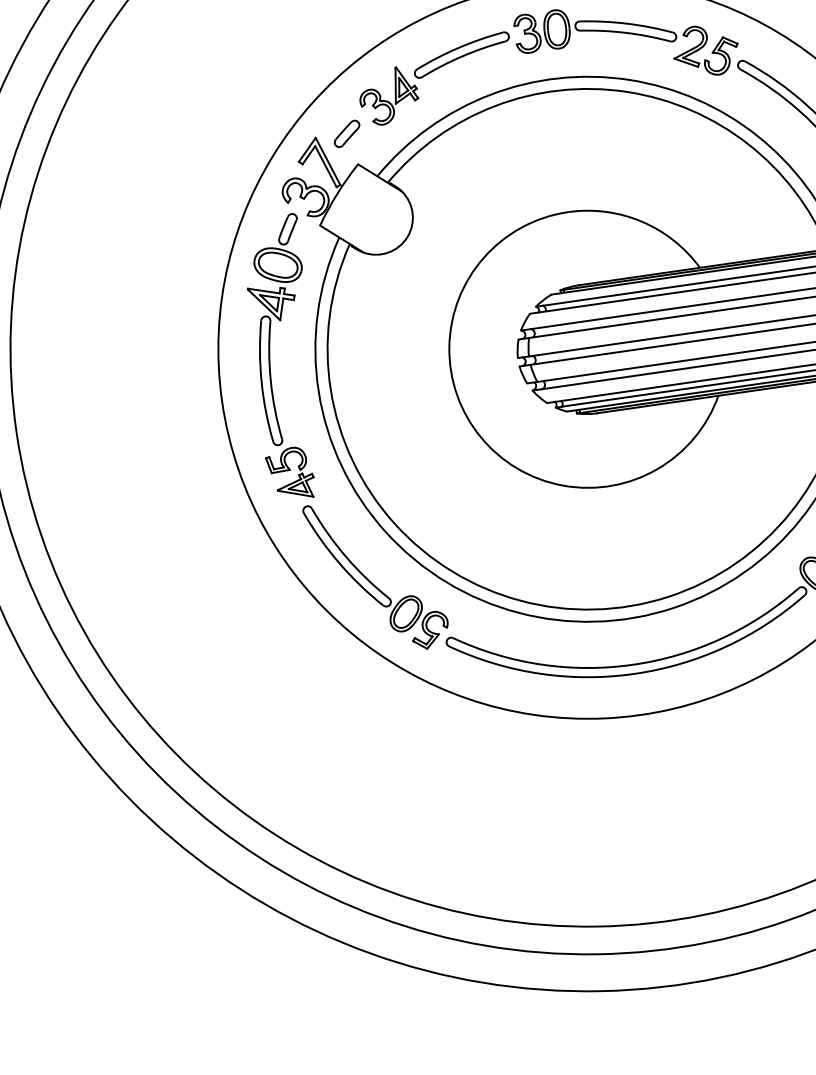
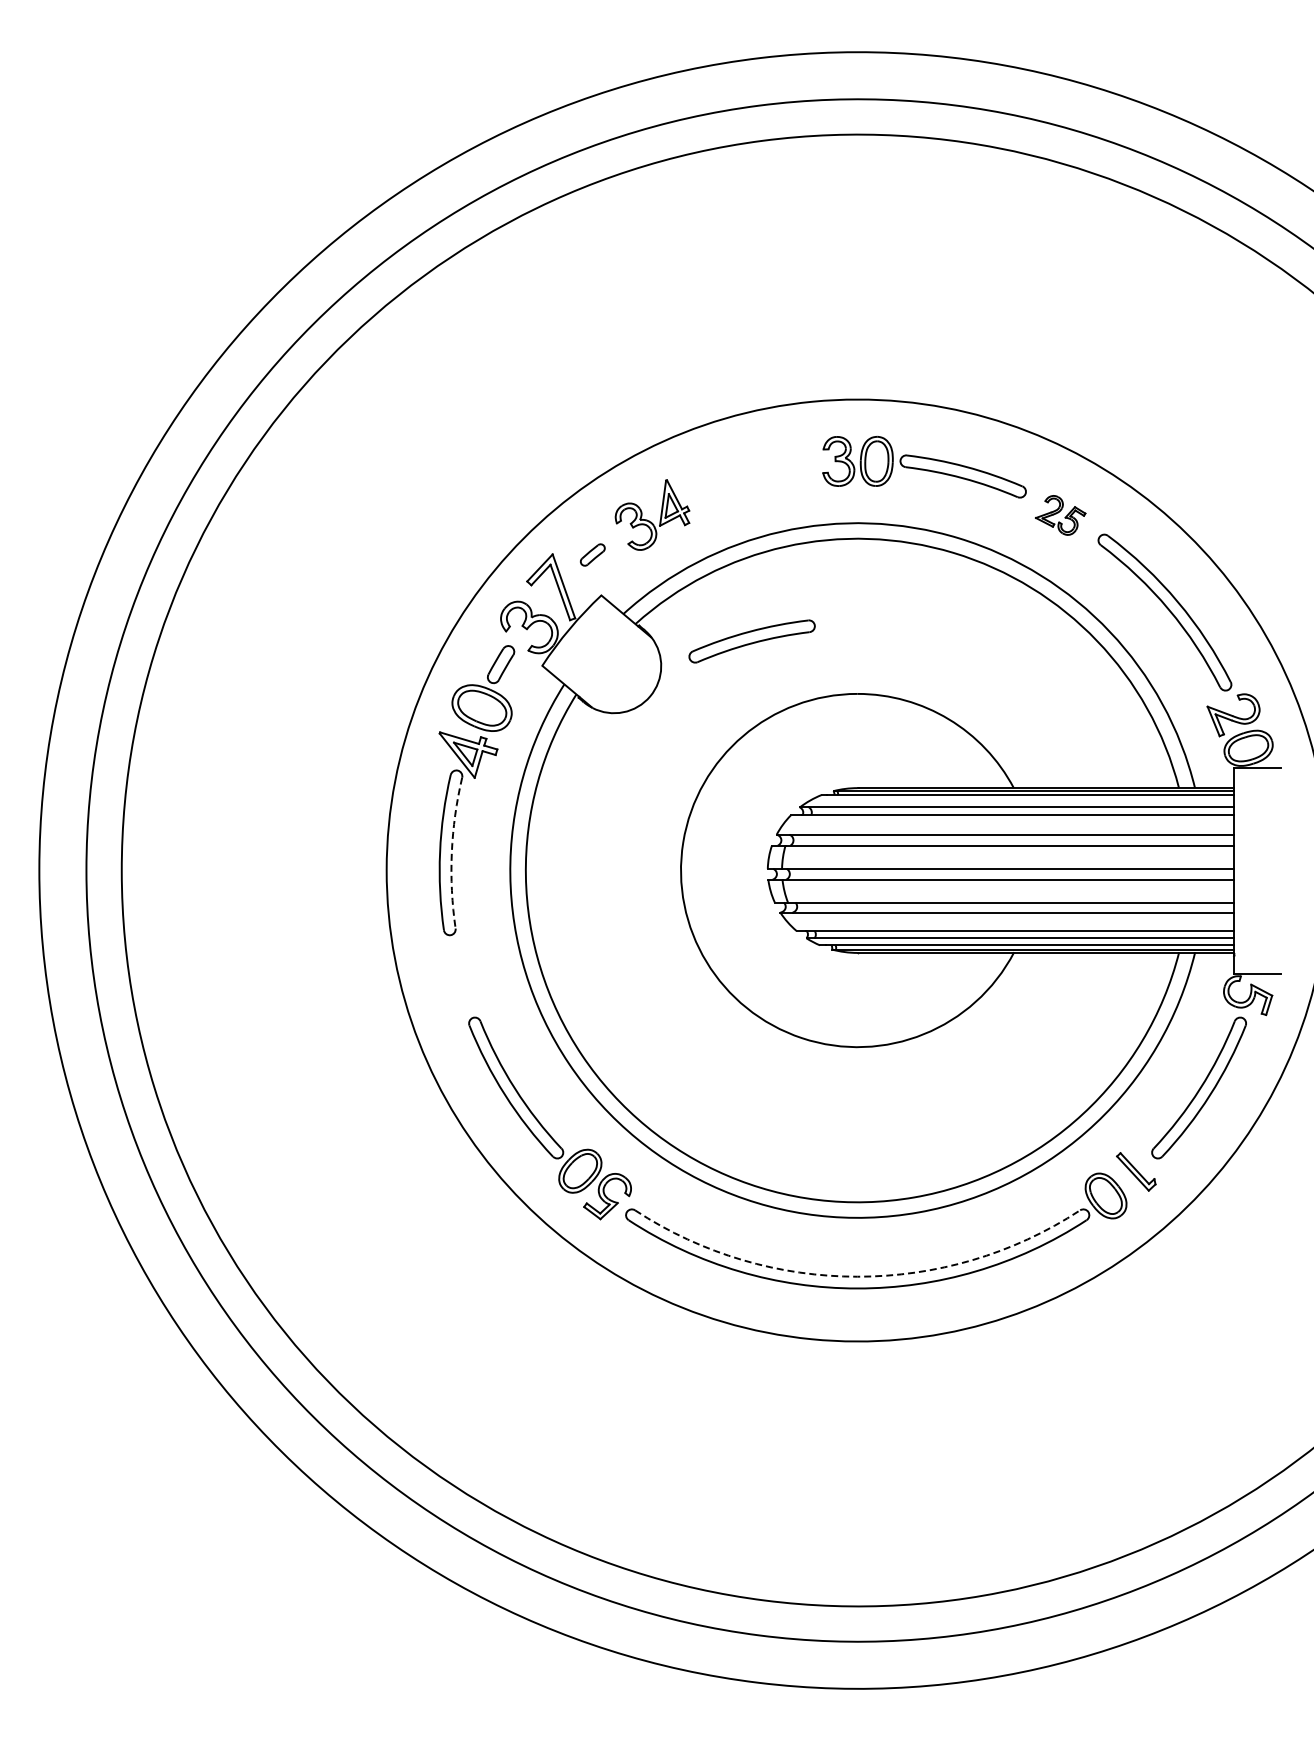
part: (705, 50) -> (1060, 515), size x0.6
part: (461, 55) -> (751, 641), moved
part: (346, 133) -> (592, 554), size x0.7
arc: (270, 380) -> (451, 852), solid -> dashed
part: (290, 473) -> (459, 973), removed
arc: (633, 664) -> (857, 1276), solid -> dashed

